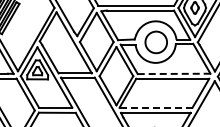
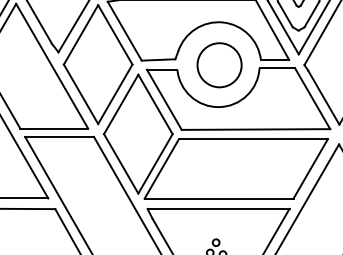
line: (174, 73) -> (256, 128), dashed -> solid
line: (156, 107) -> (220, 198), dashed -> solid

